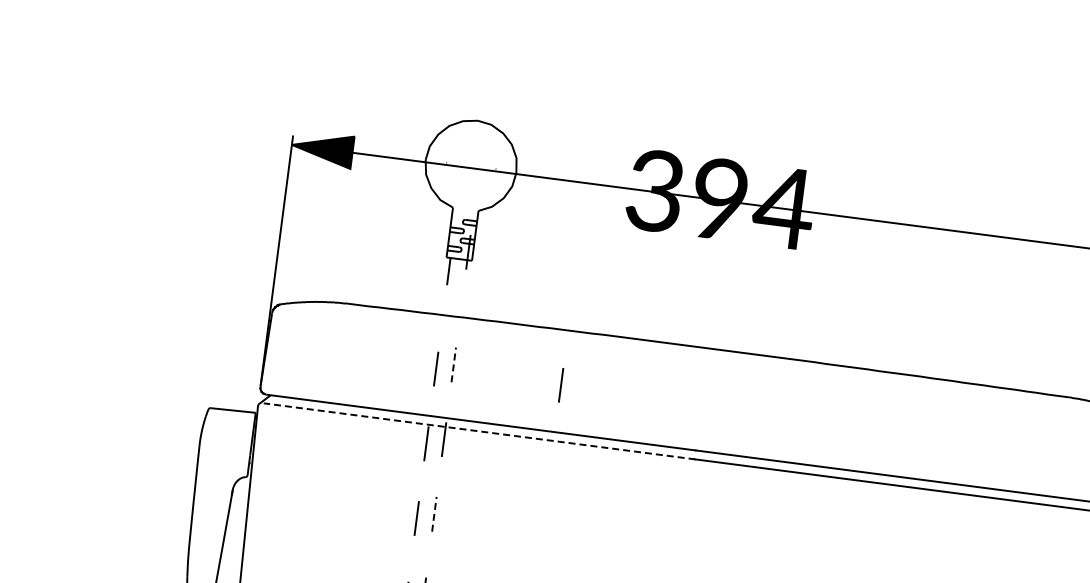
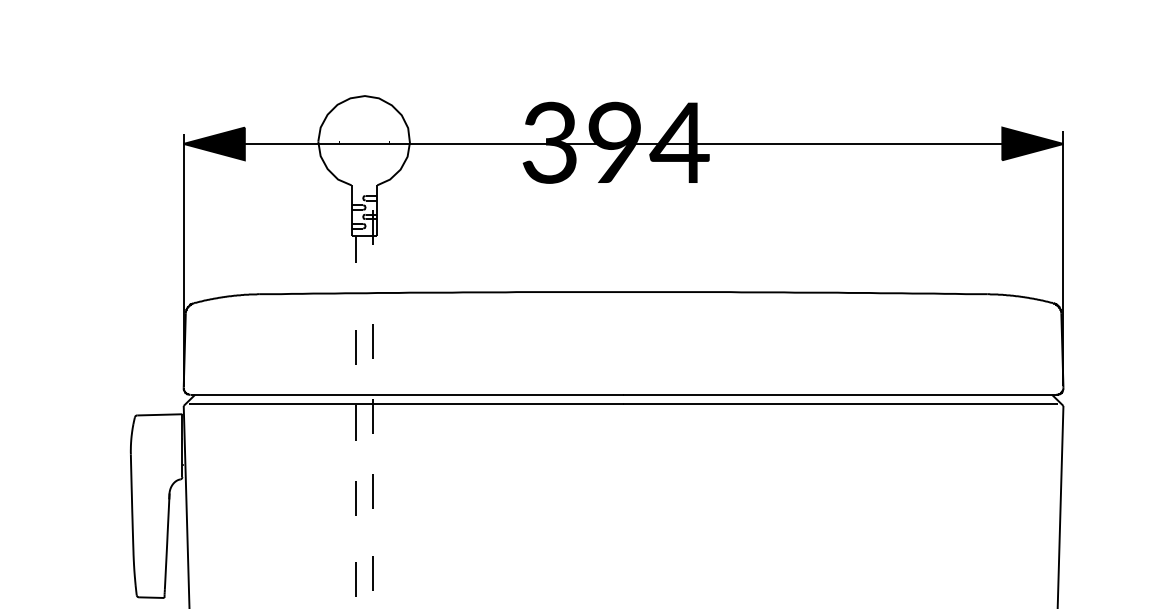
line: (453, 365) -> (372, 341), dashed -> solid
line: (560, 385) -> (481, 347), removed
line: (479, 431) -> (406, 403), dashed -> solid
line: (434, 513) -> (372, 491), dashed -> solid

